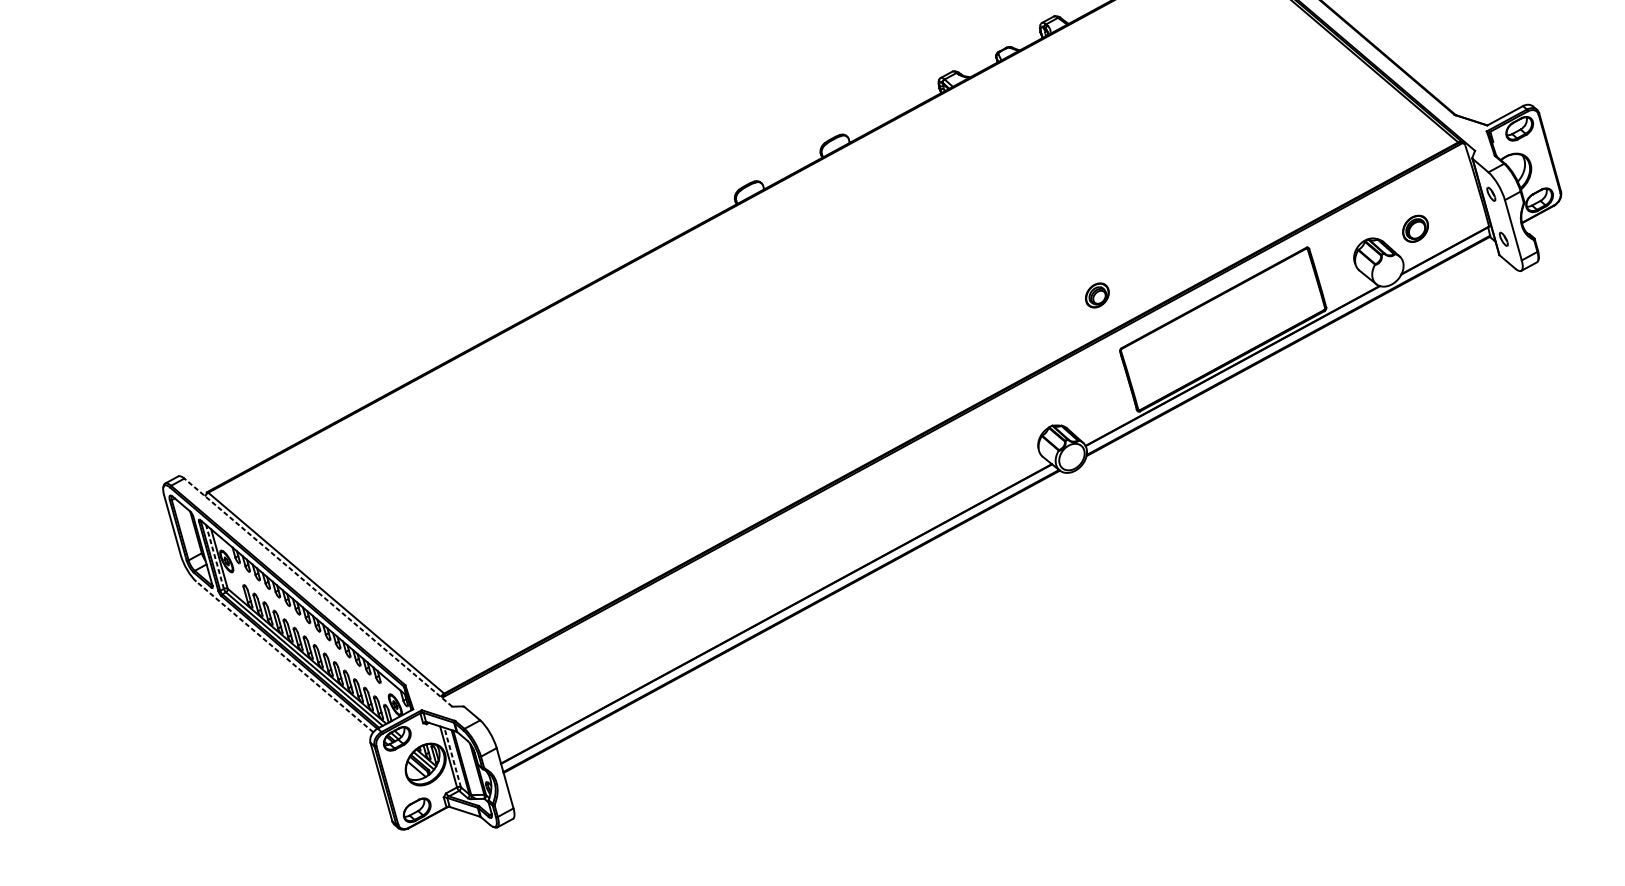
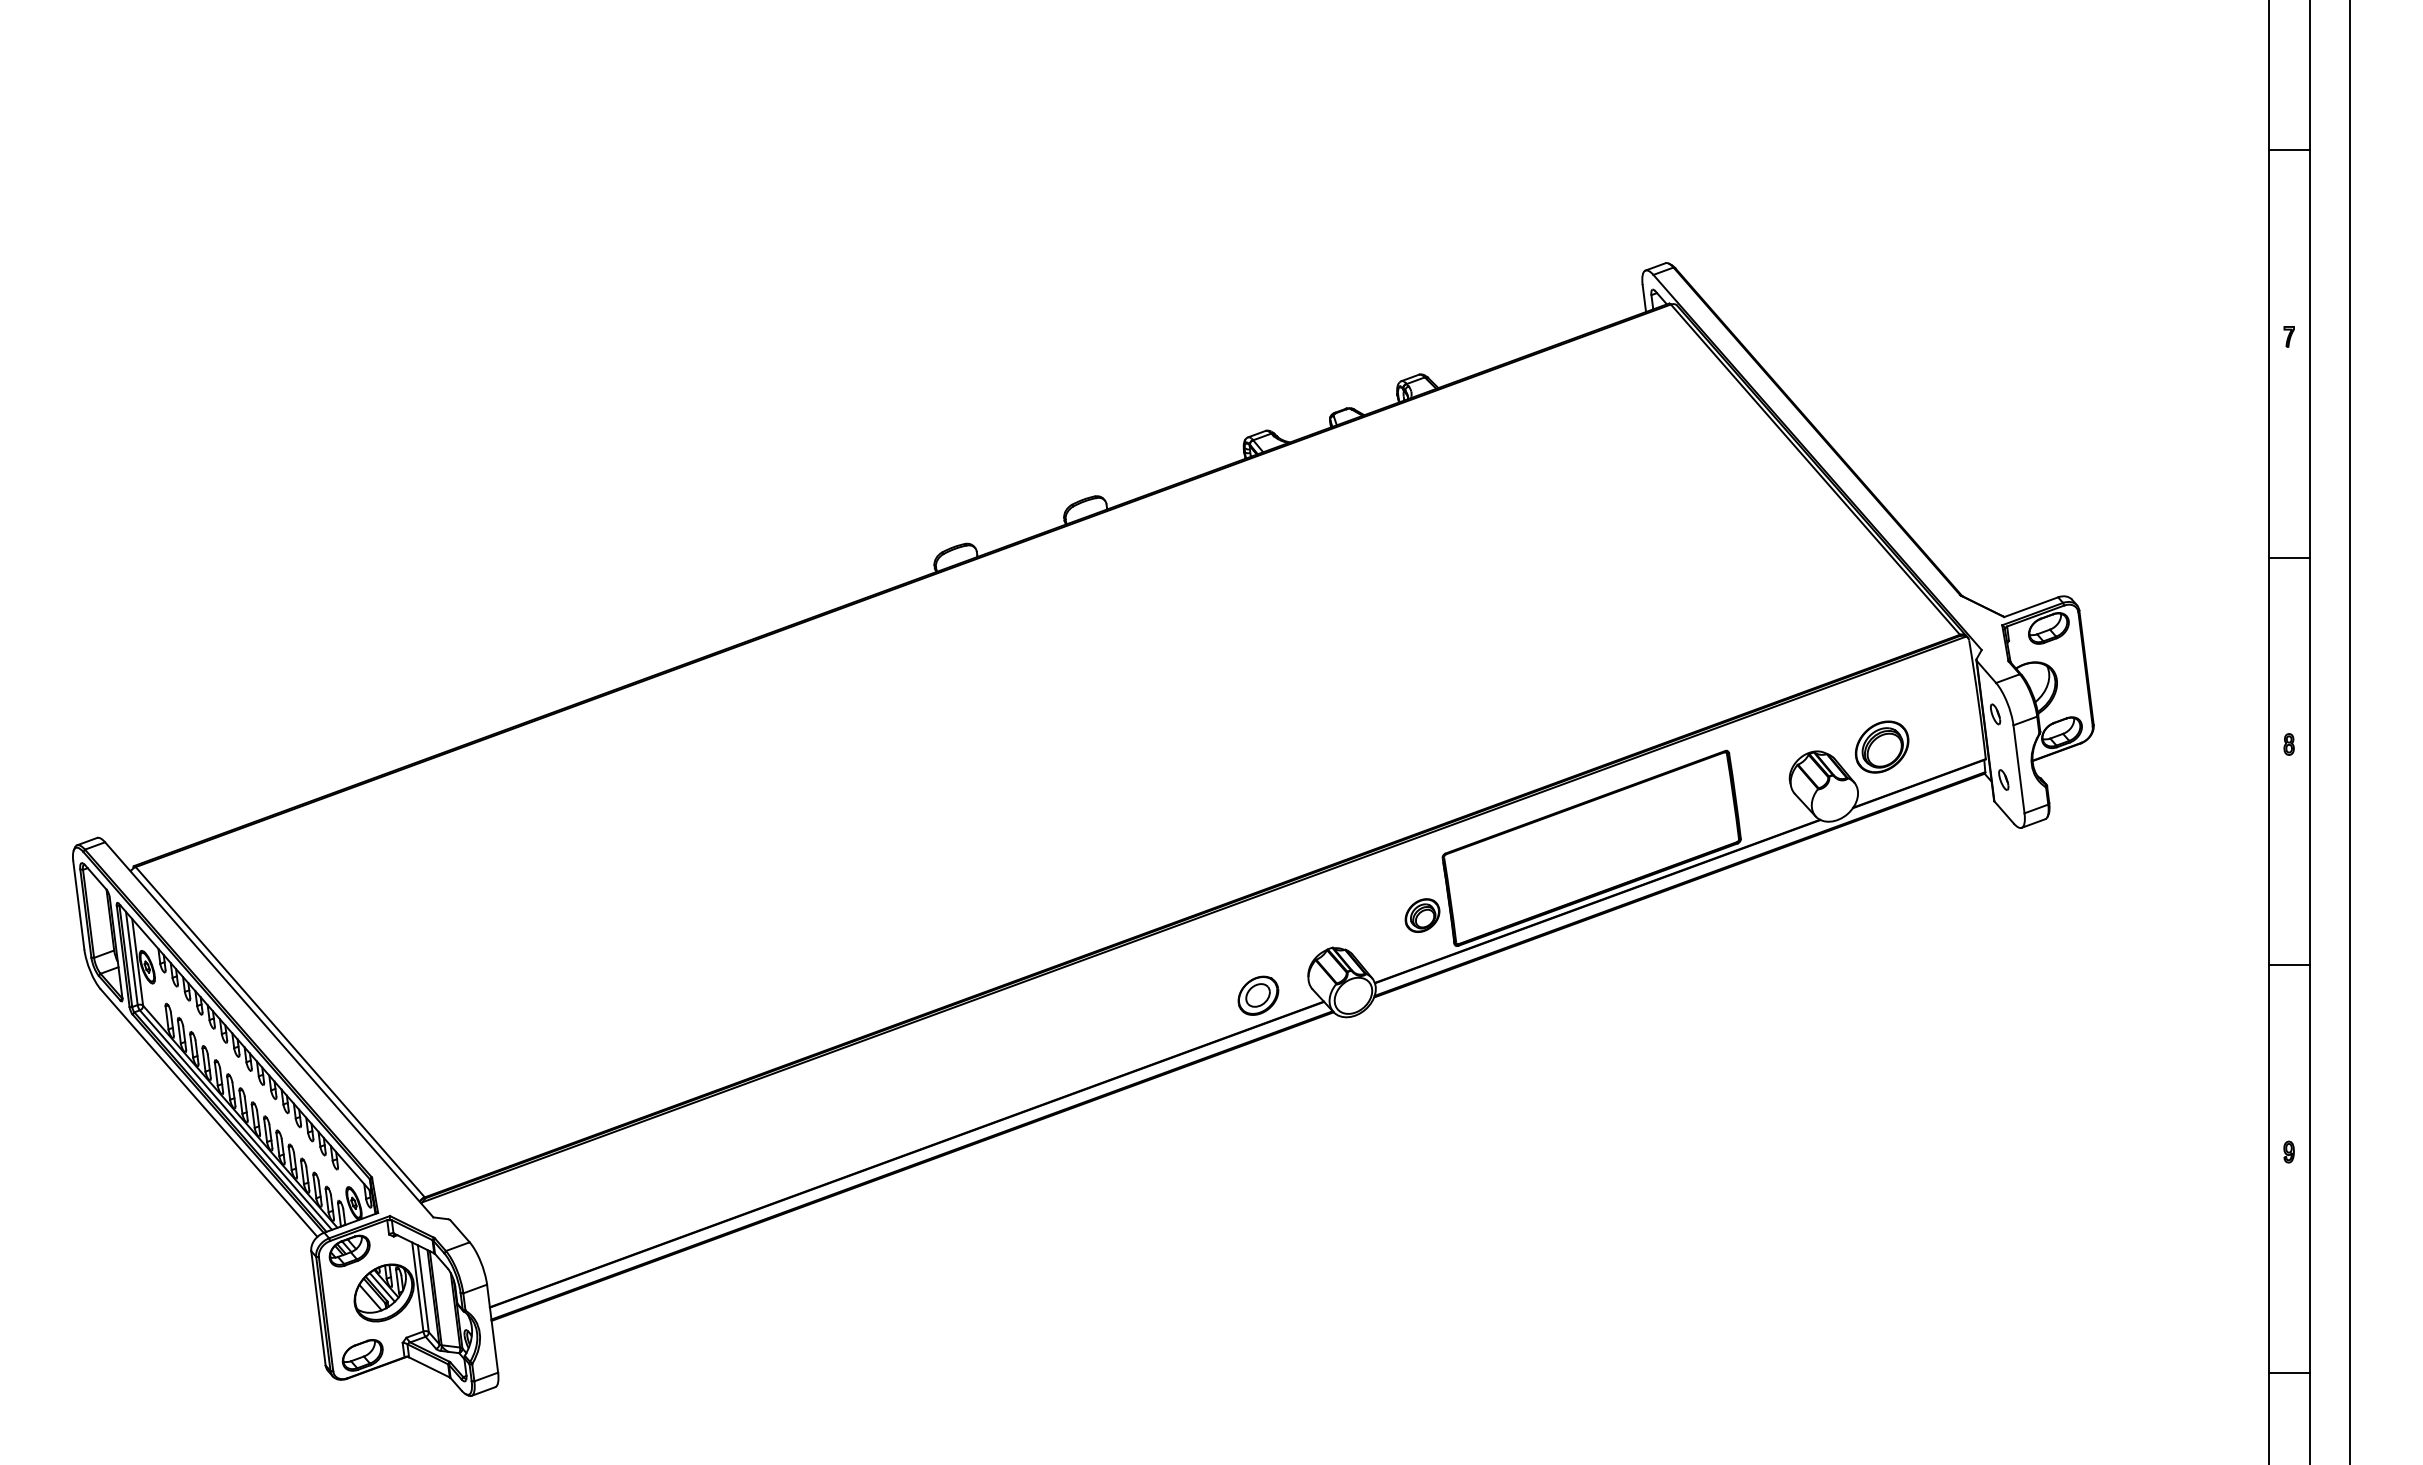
part: (1415, 228) -> (1882, 746), size x1.43
part: (1097, 295) -> (1422, 915), moved
part: (1005, 466) -> (1258, 995), added
line: (214, 557) -> (131, 958), dashed -> solid
line: (317, 592) -> (268, 1029), dashed -> solid
line: (285, 657) -> (209, 1113), dashed -> solid
line: (452, 757) -> (423, 1288), dashed -> solid

